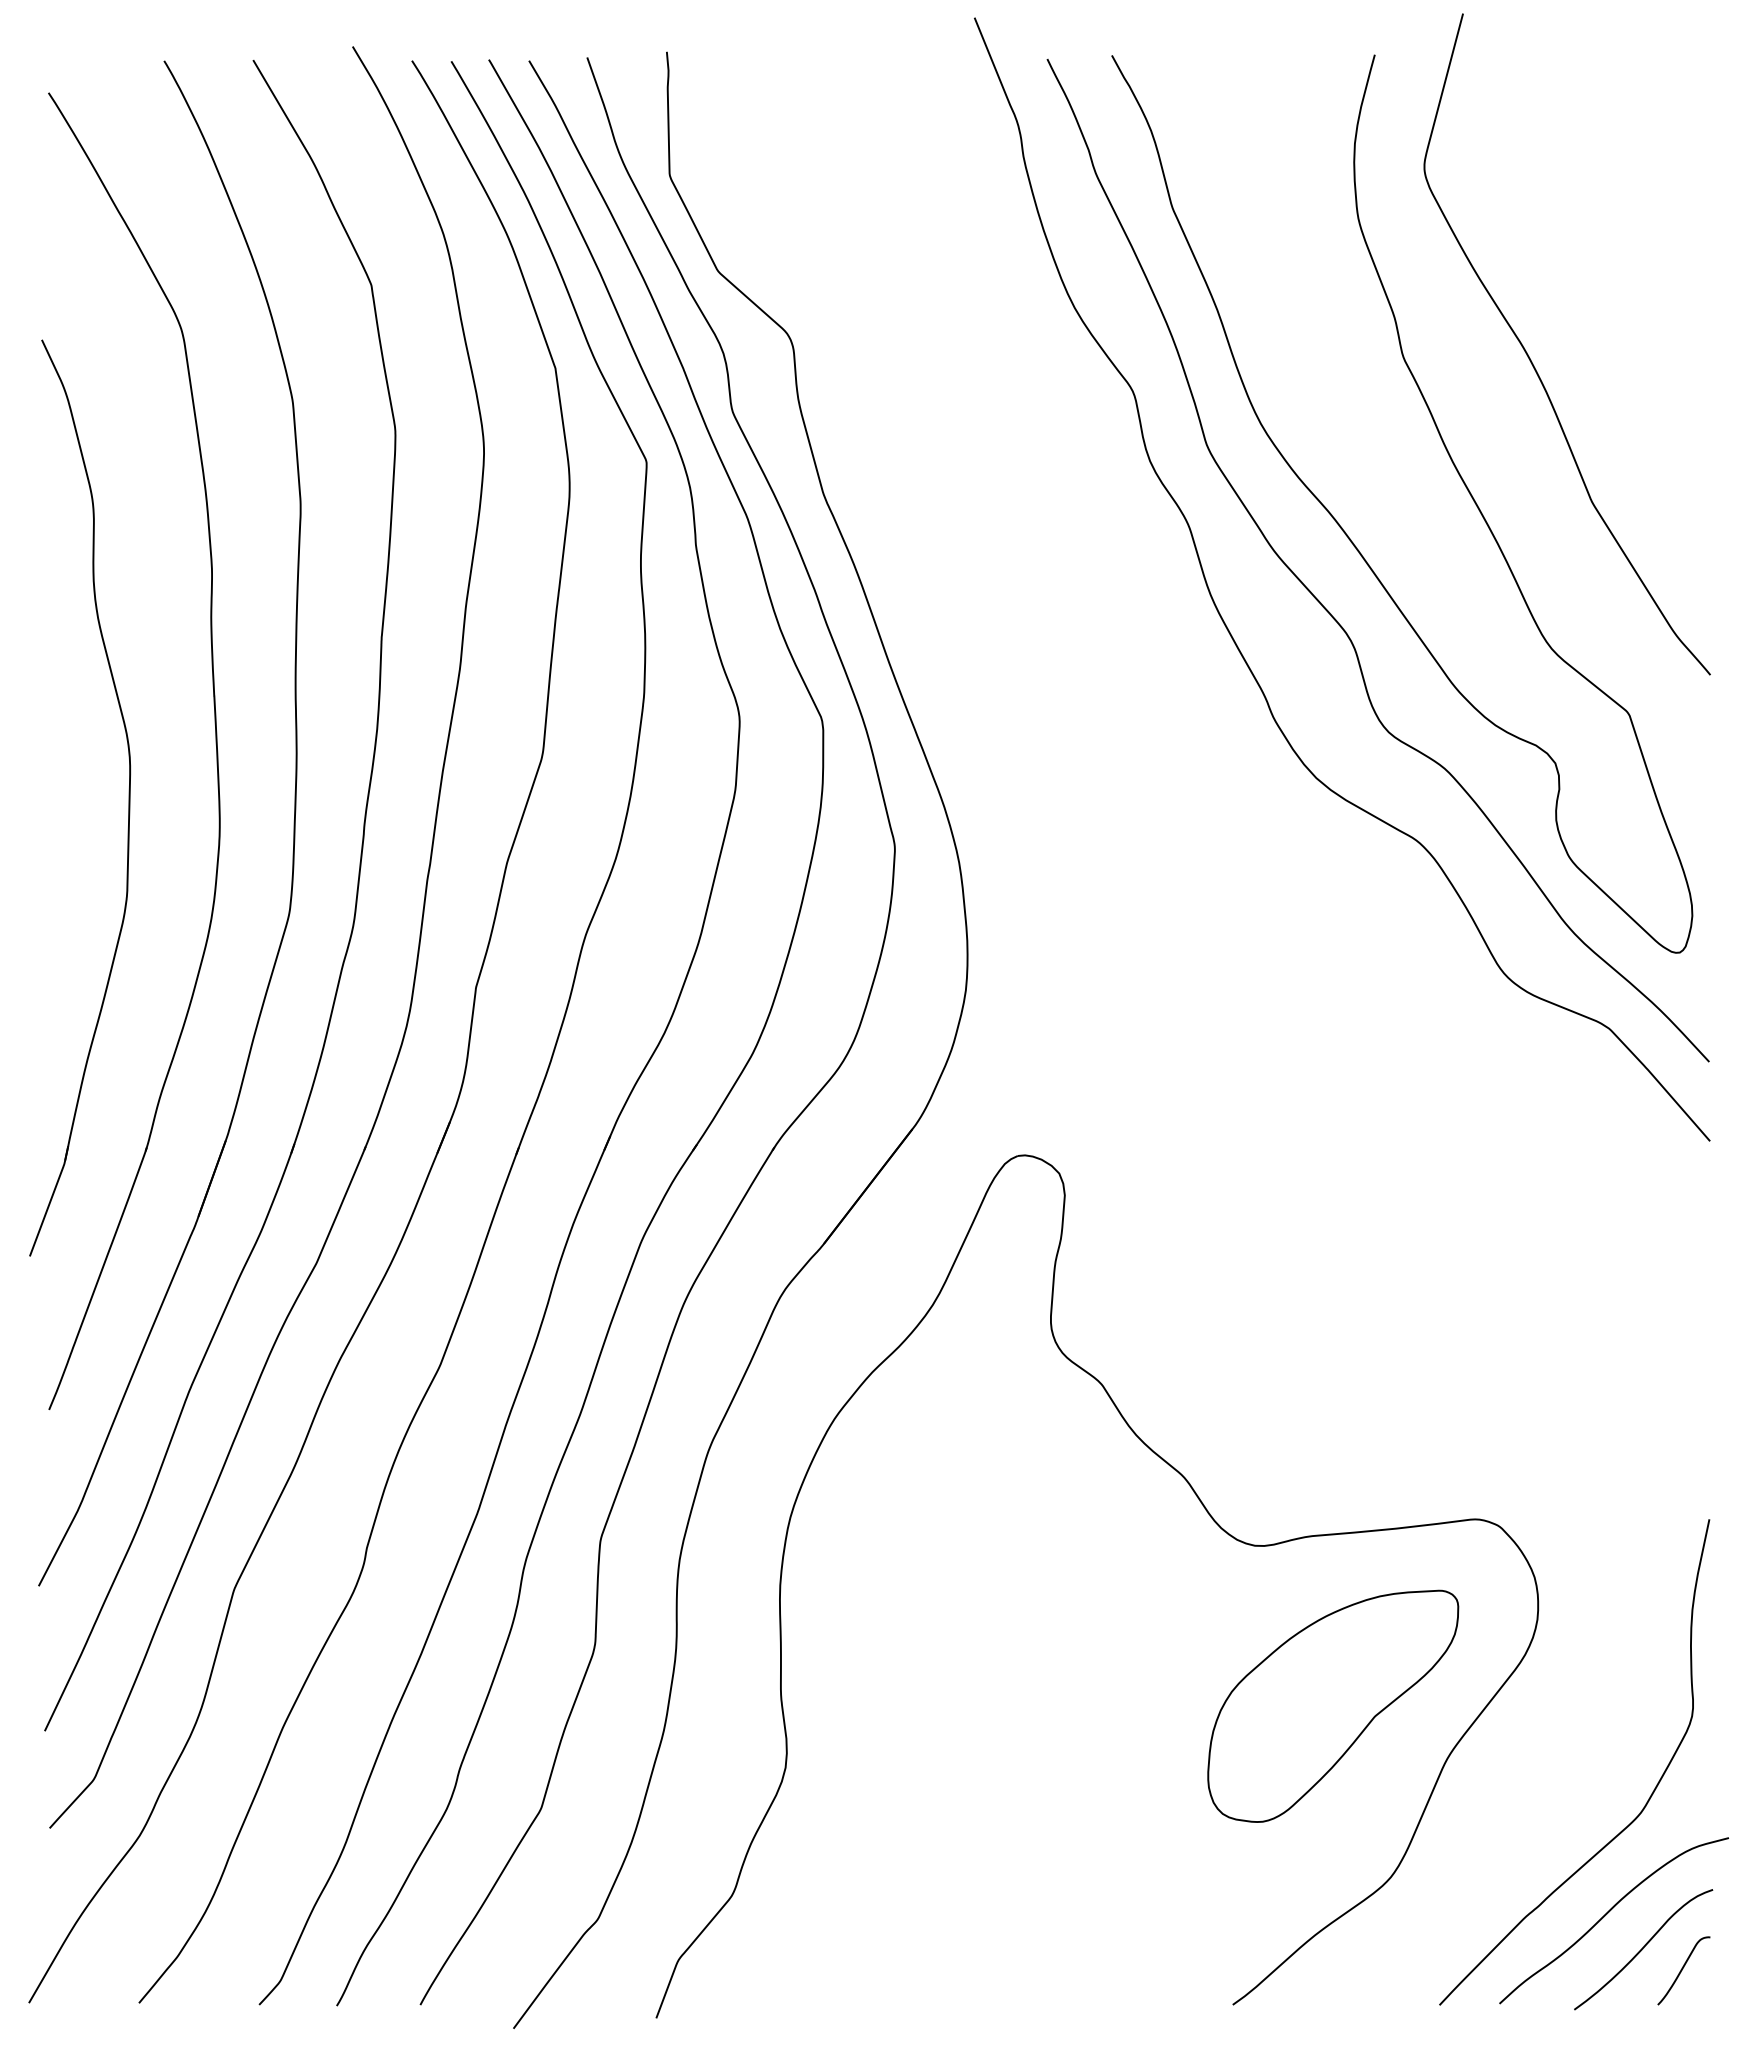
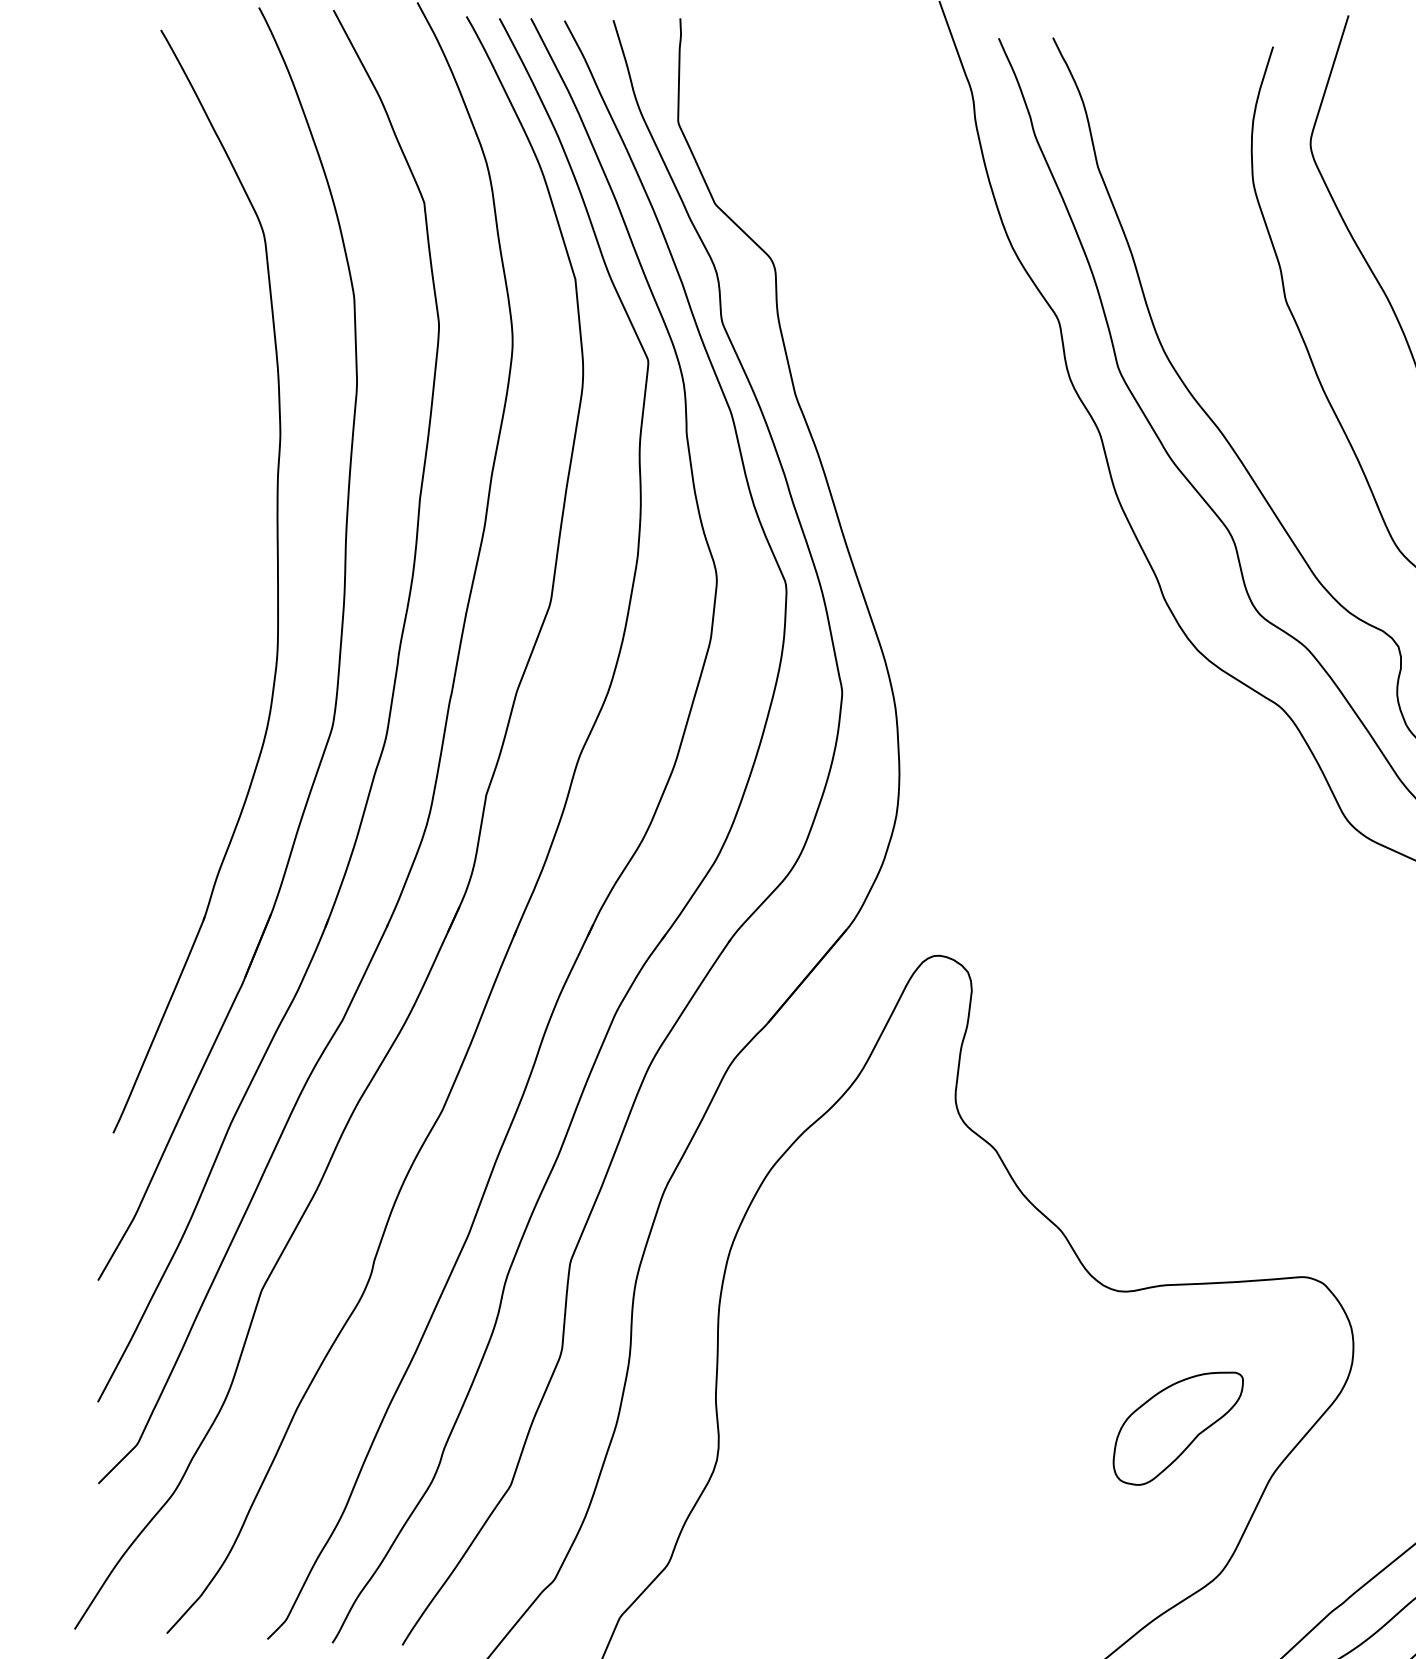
part: (128, 797) -> (202, 623), removed
part: (1333, 1705) -> (1178, 1427), size x0.6

